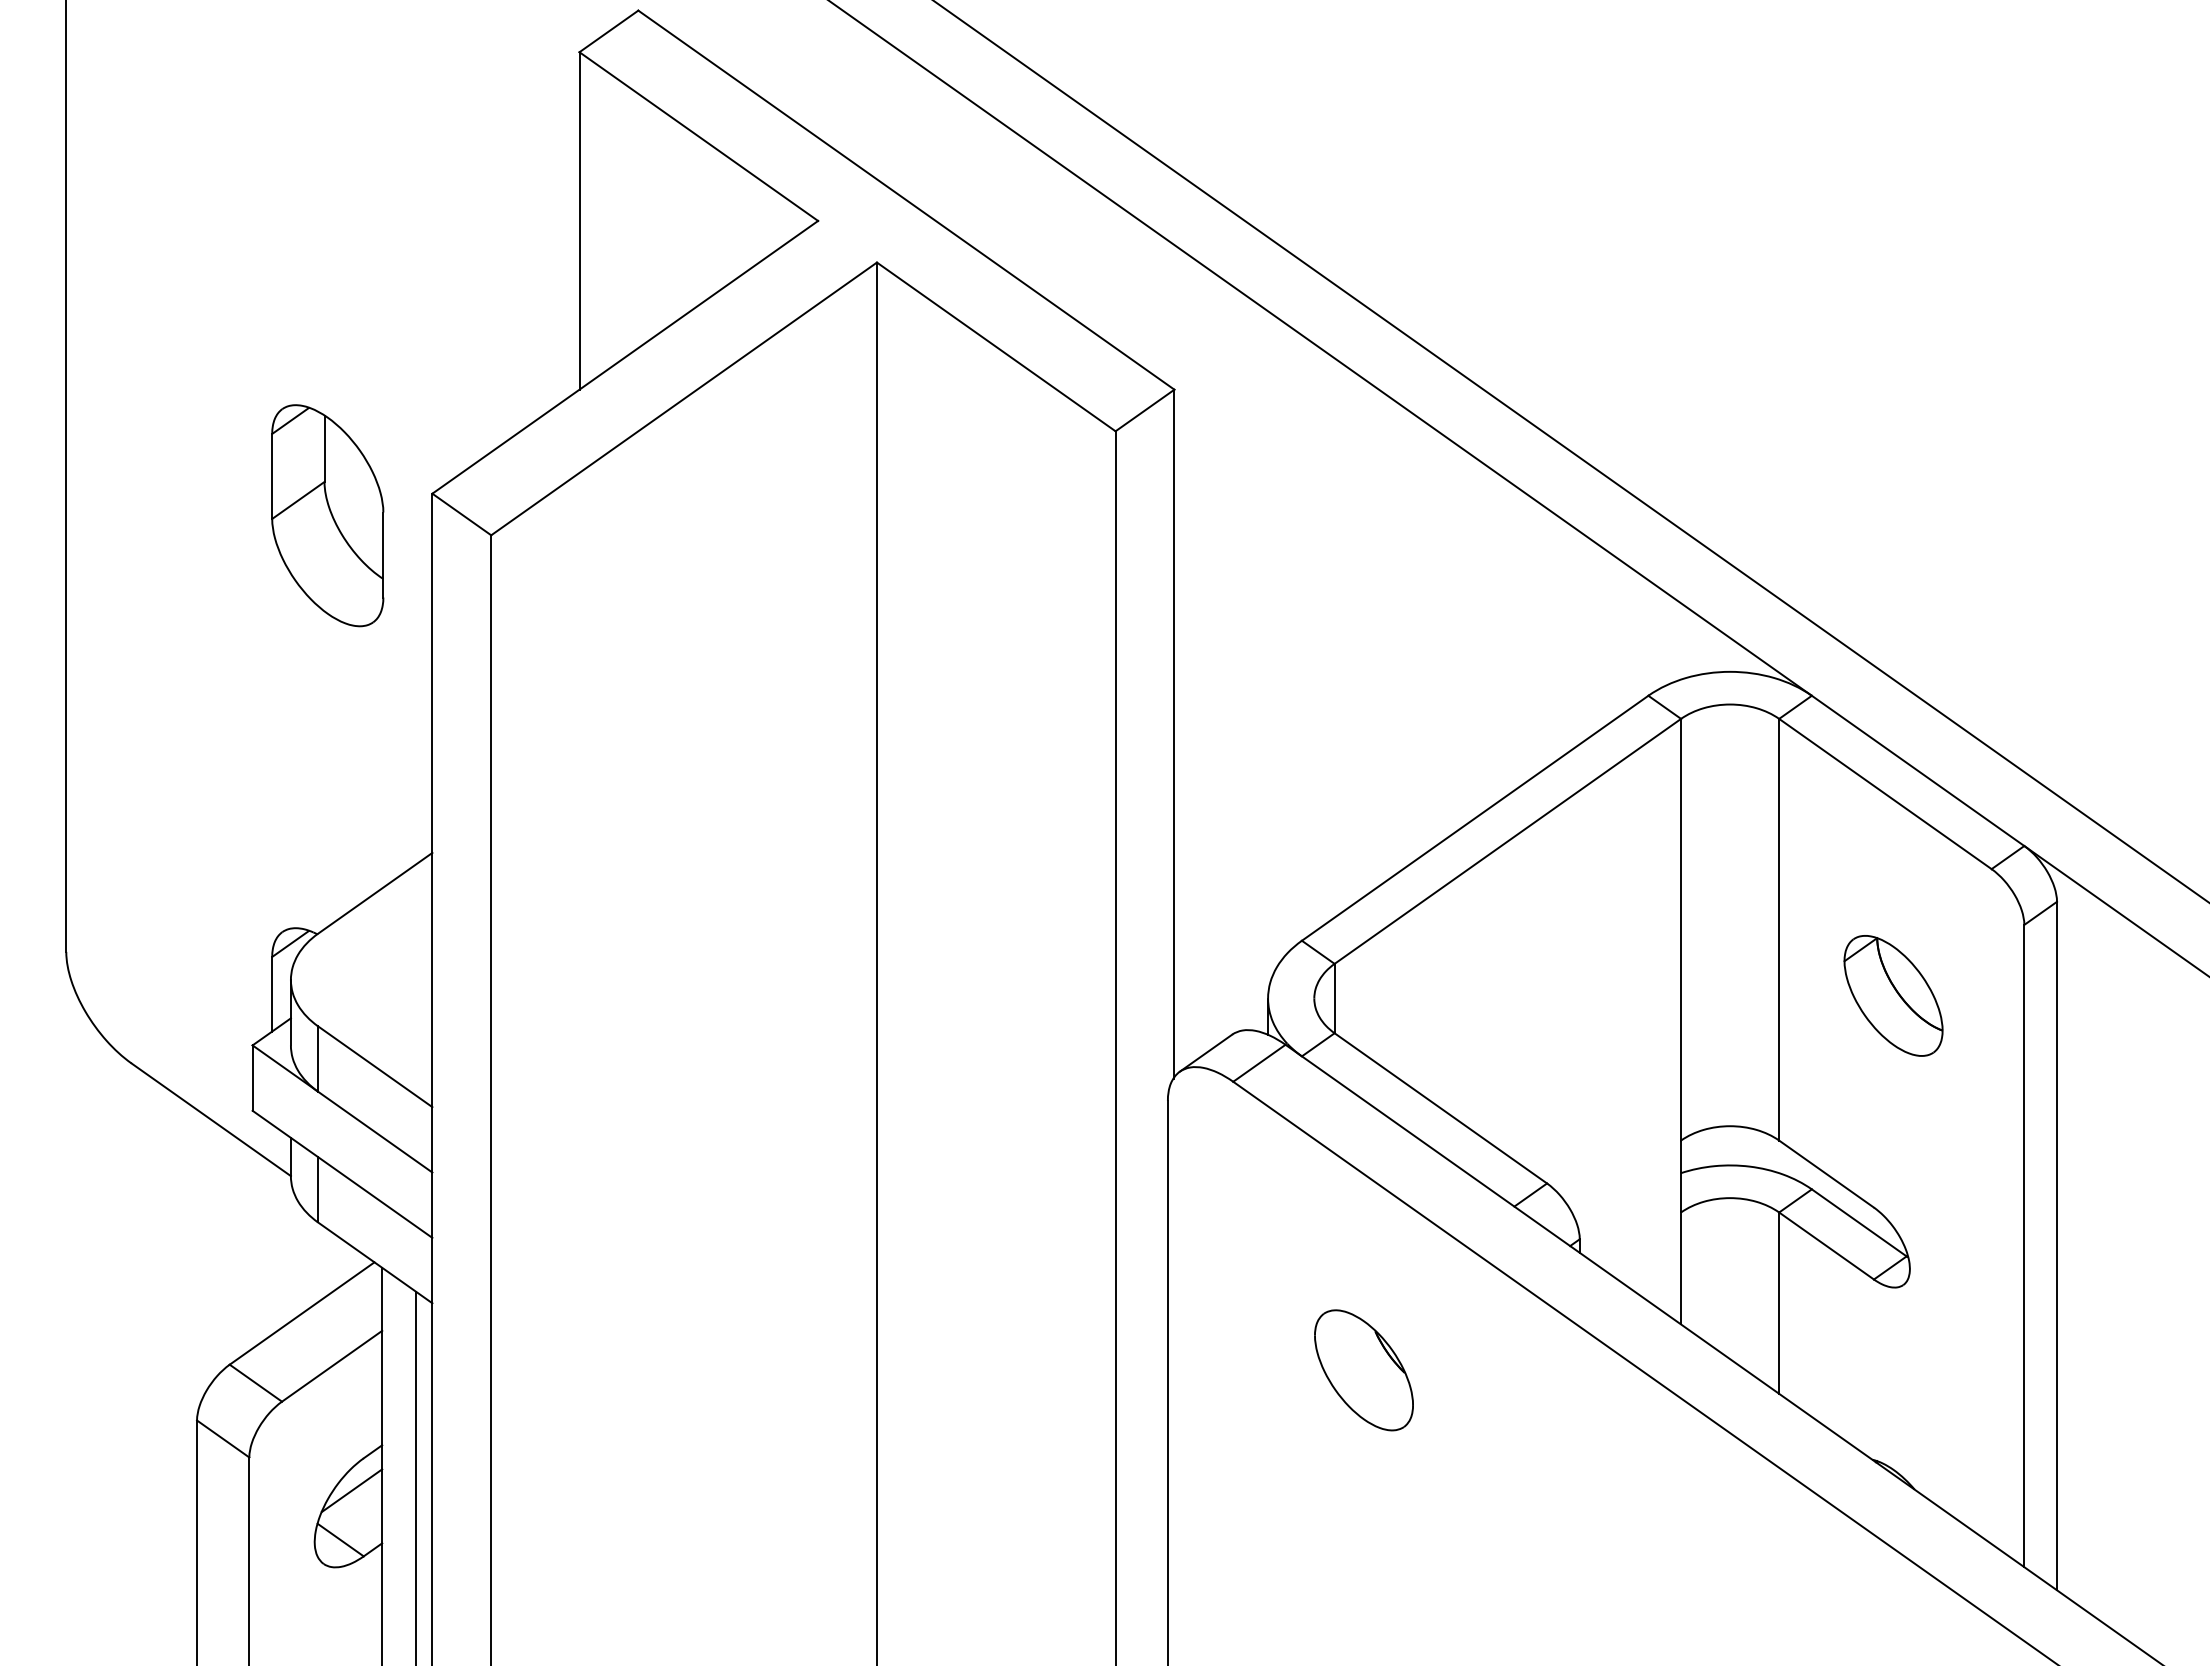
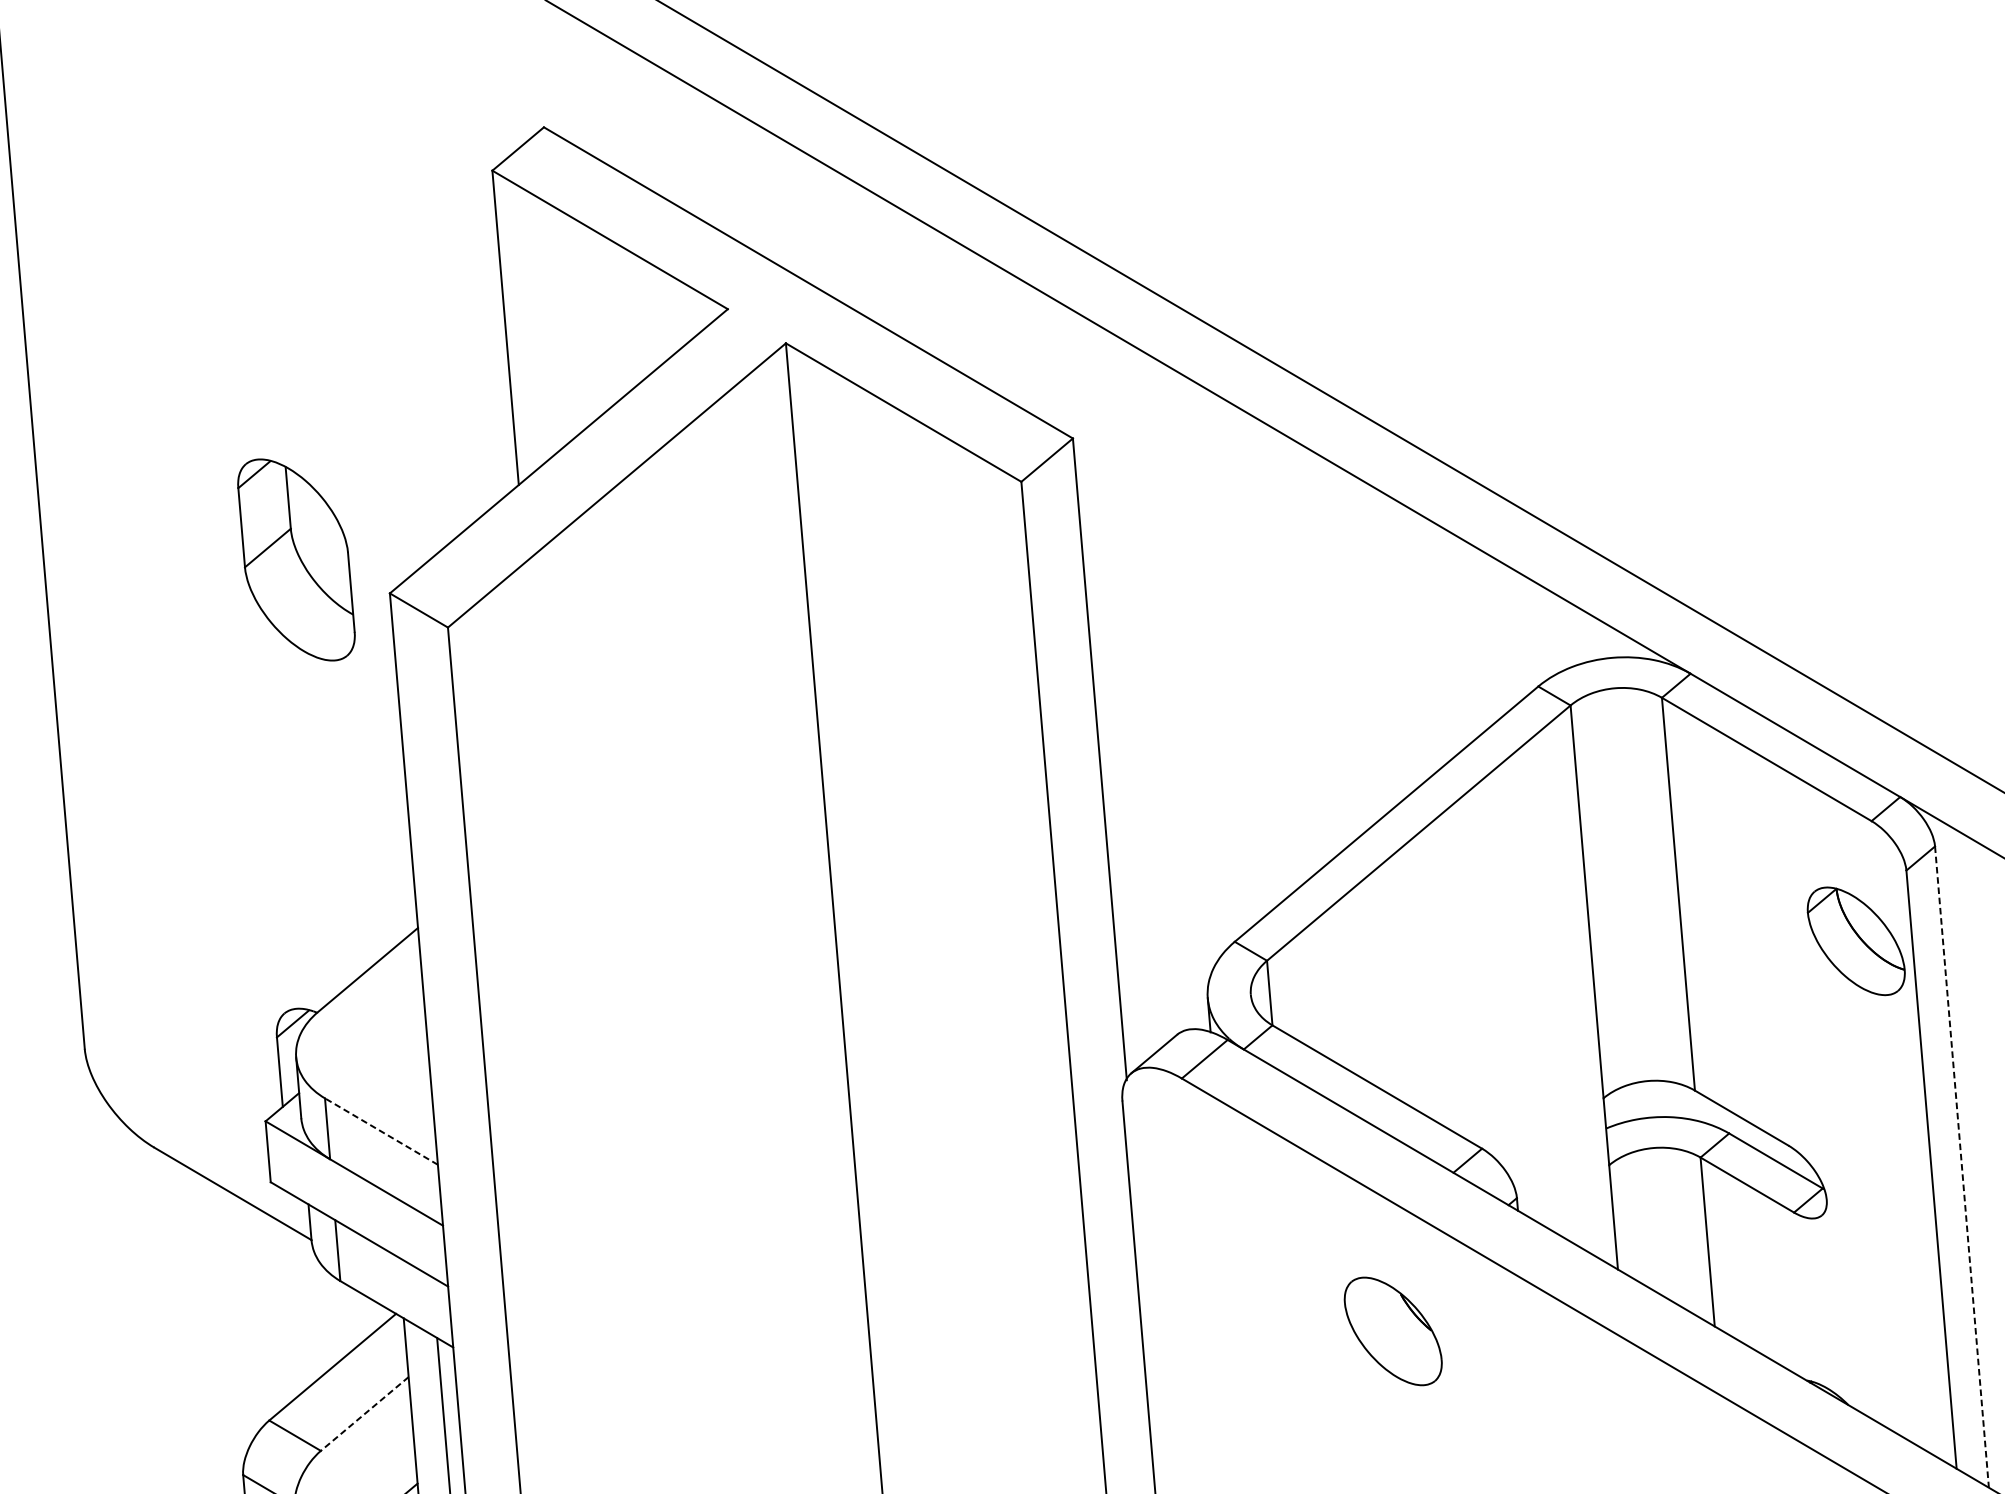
part: (327, 515) -> (296, 559), moved
part: (1893, 995) -> (1856, 940), moved
line: (374, 1066) -> (380, 1131), solid -> dashed
line: (2057, 1246) -> (1962, 1167), solid -> dashed
line: (331, 1366) -> (364, 1414), solid -> dashed
part: (1363, 1370) -> (1392, 1331), moved

